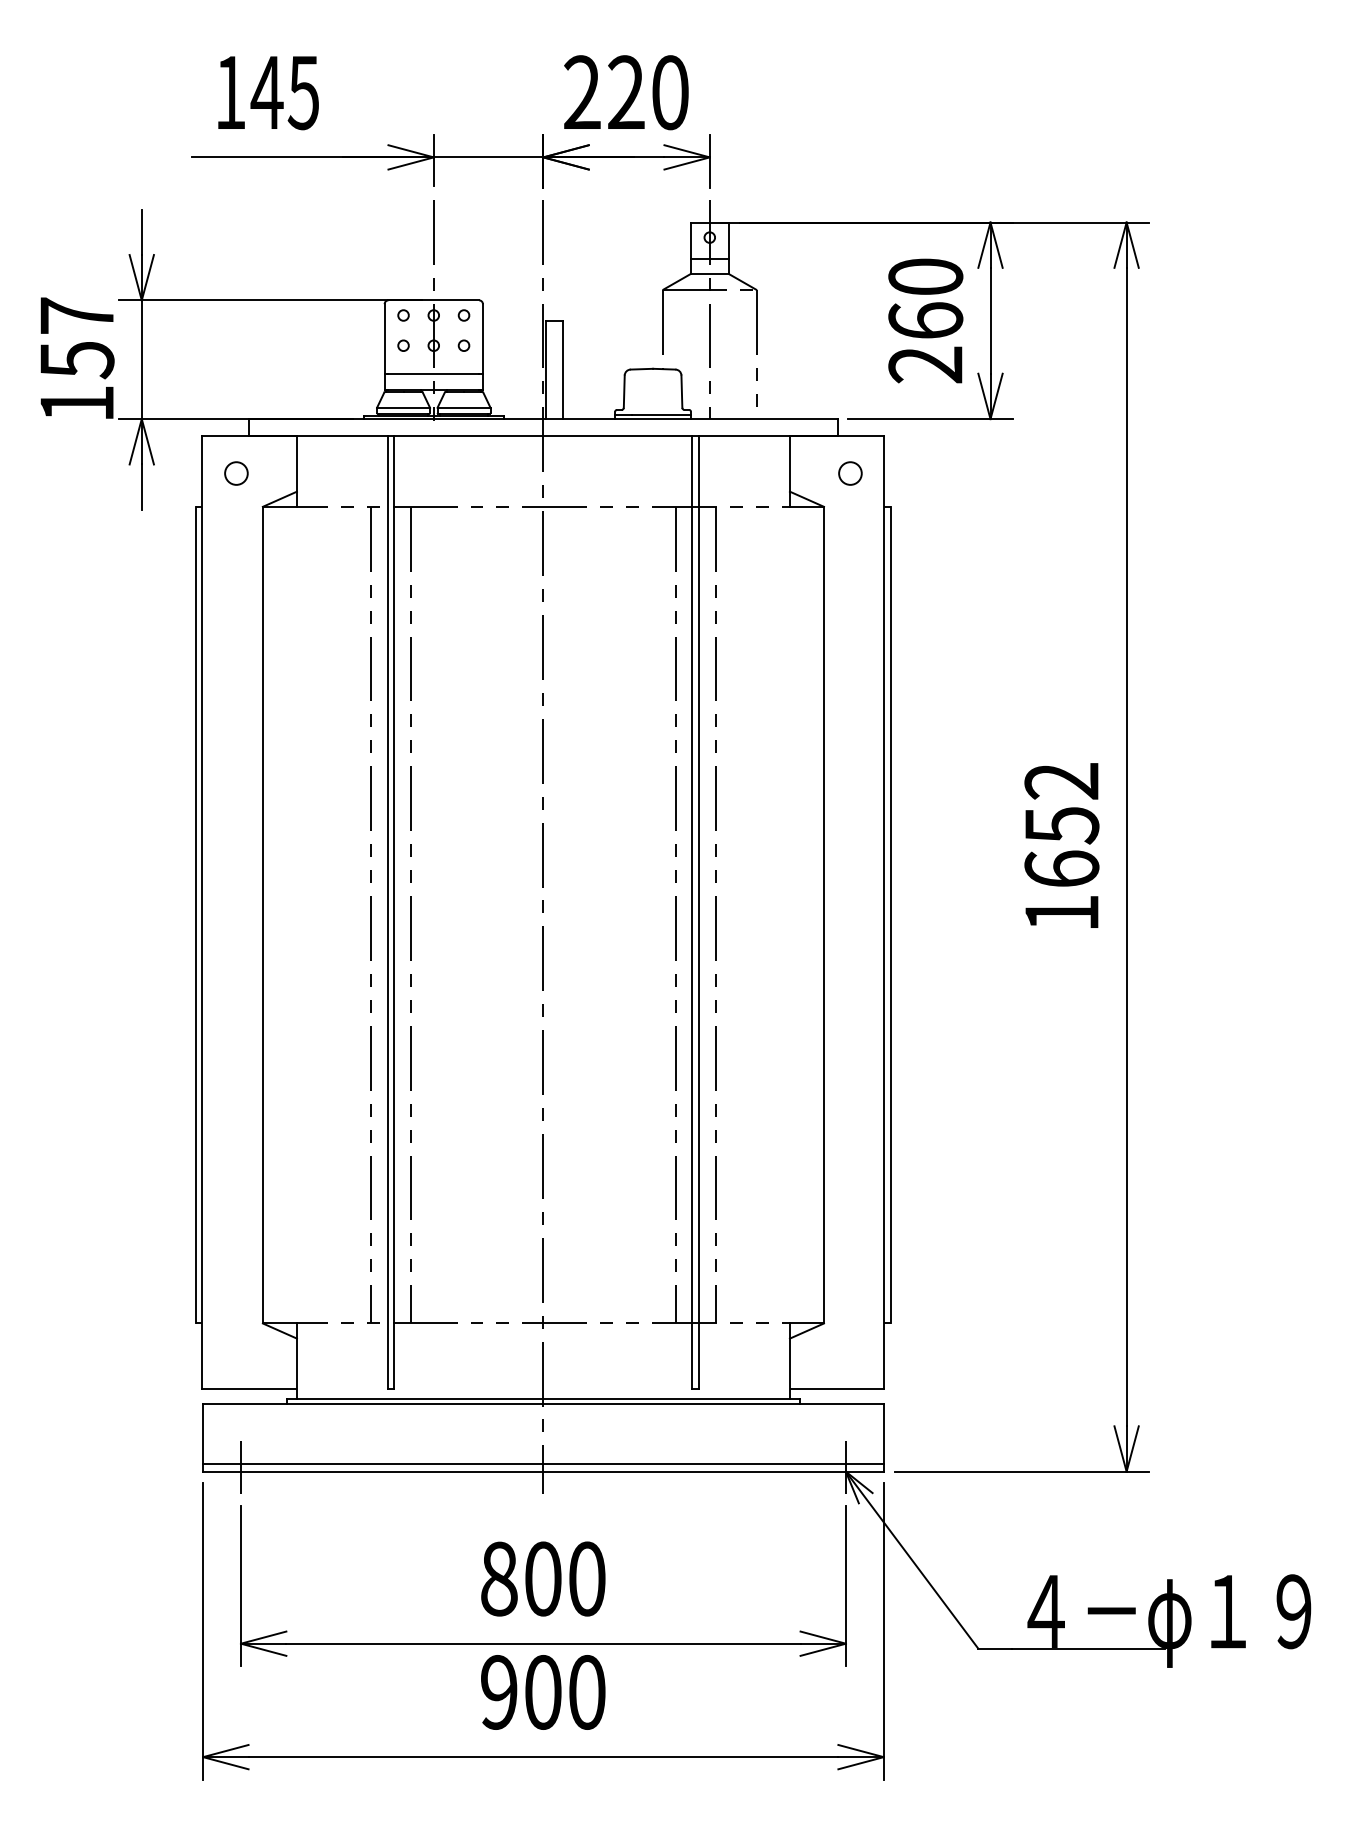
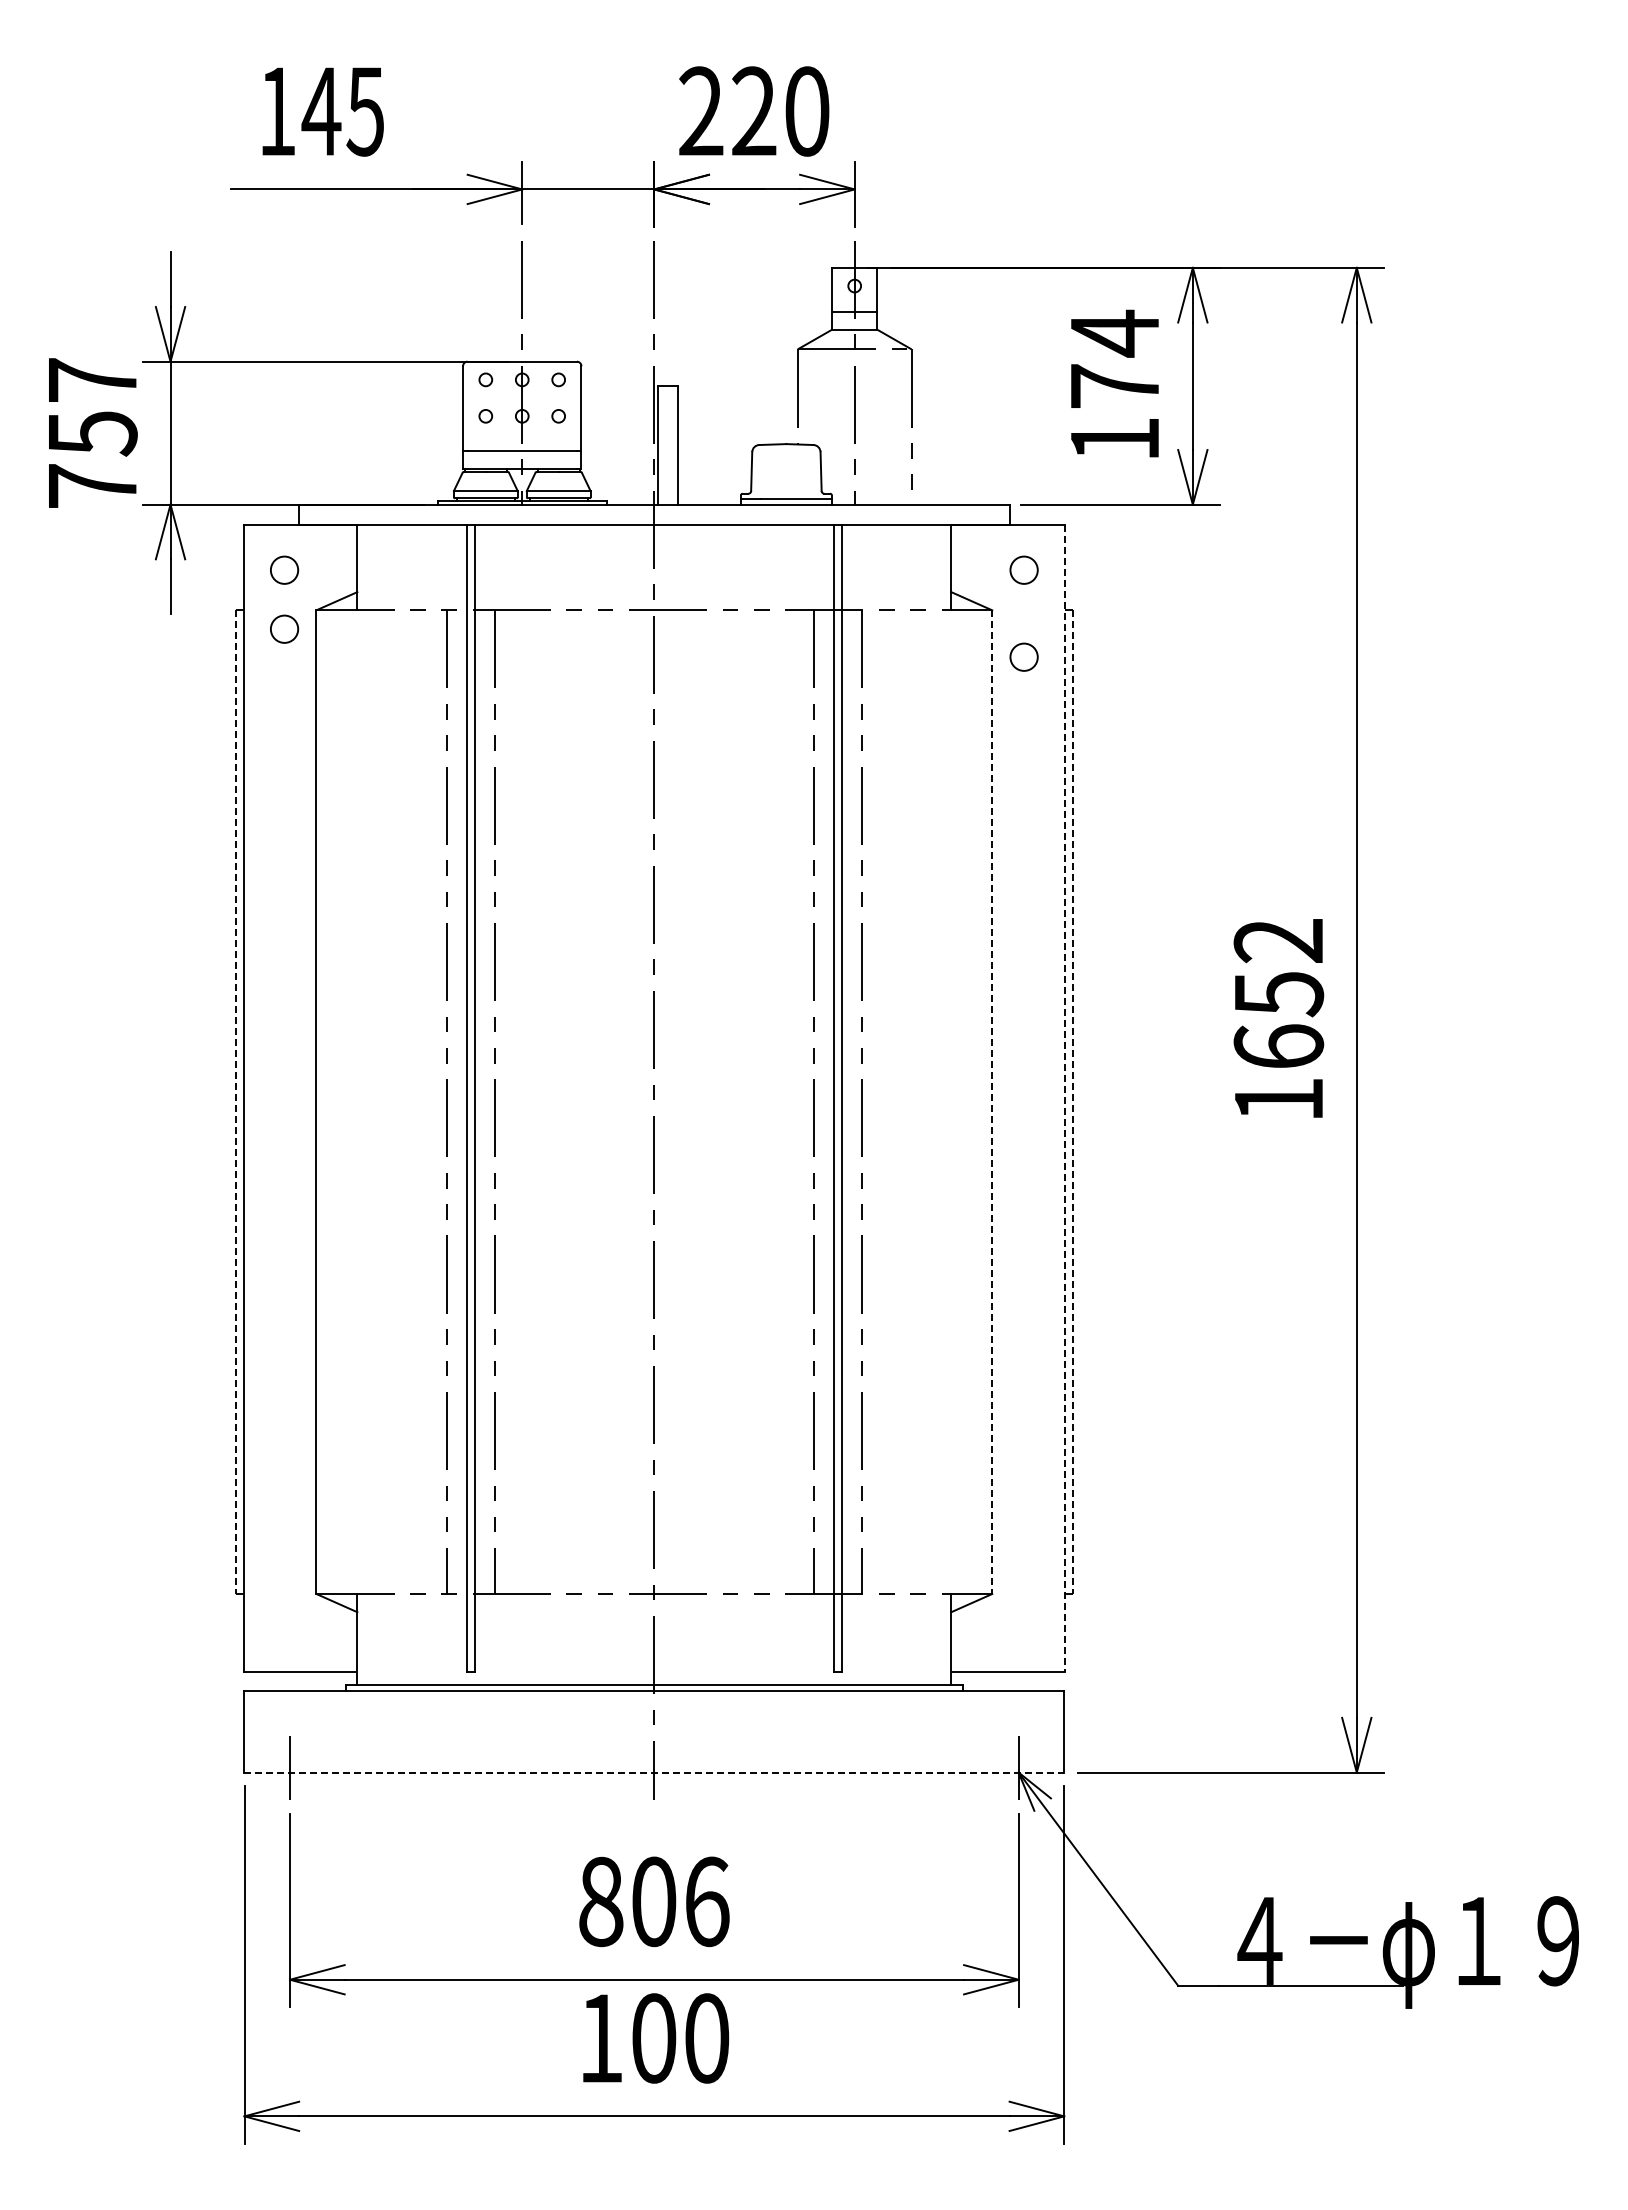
text: (925, 320) -> (1114, 385), 260 -> 174
text: (77, 403) -> (92, 485), 157 -> 757
circle: (236, 521) -> (284, 628), added
circle: (849, 545) -> (1023, 656), added
line: (884, 912) -> (1065, 1098), solid -> dashed
line: (196, 915) -> (236, 1102), solid -> dashed
line: (824, 915) -> (992, 1102), solid -> dashed
line: (890, 915) -> (1072, 1102), solid -> dashed
line: (543, 1464) -> (654, 1763), removed
line: (543, 1471) -> (654, 1772), solid -> dashed
text: (587, 1578) -> (707, 1901), 800 -> 806
text: (498, 1692) -> (600, 2038), 900 -> 100

